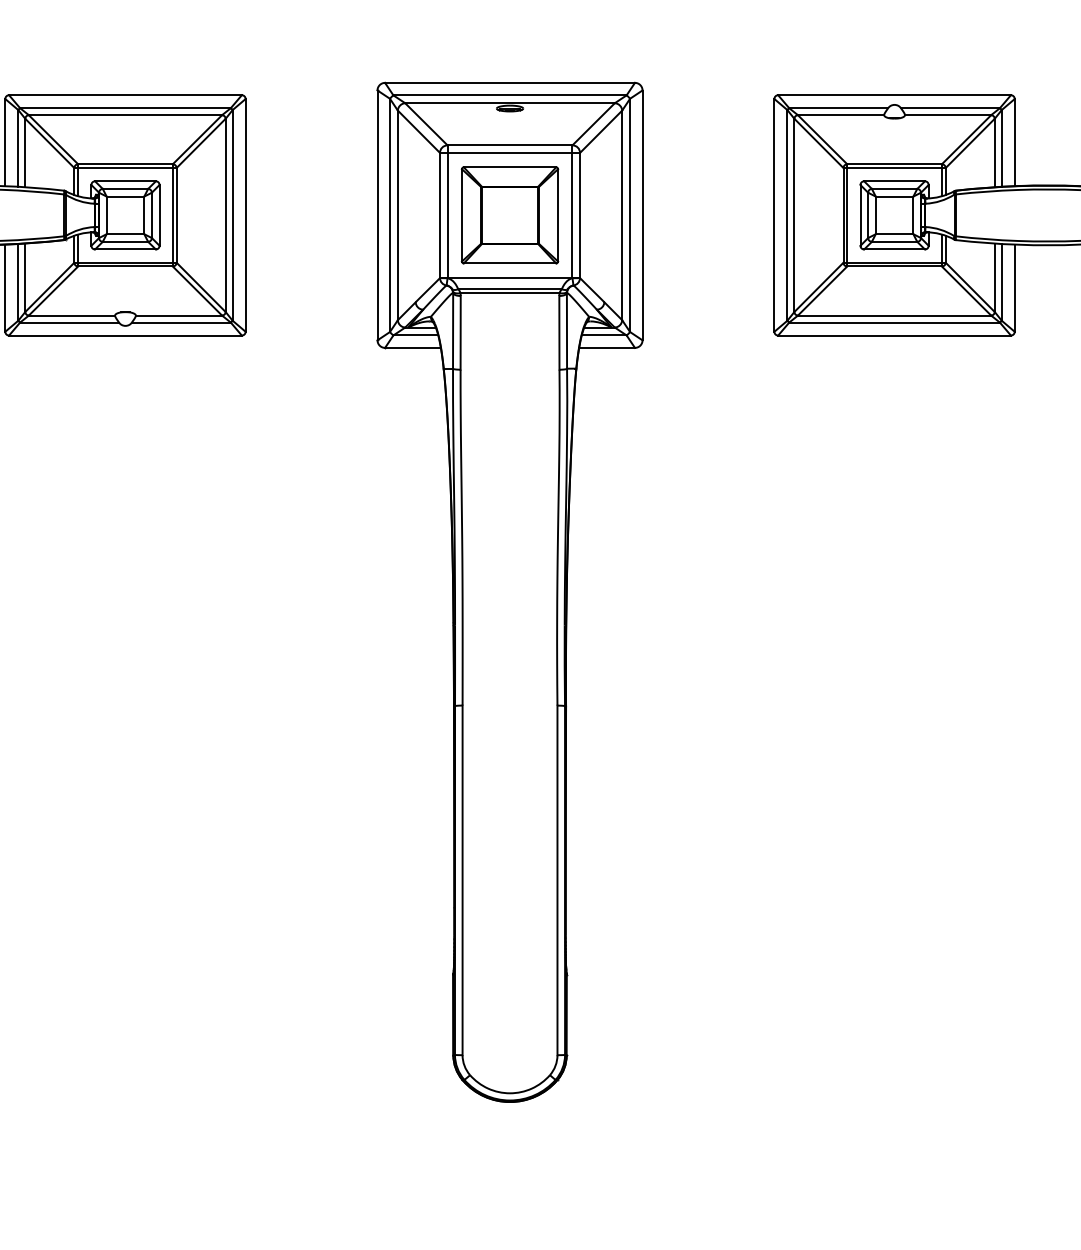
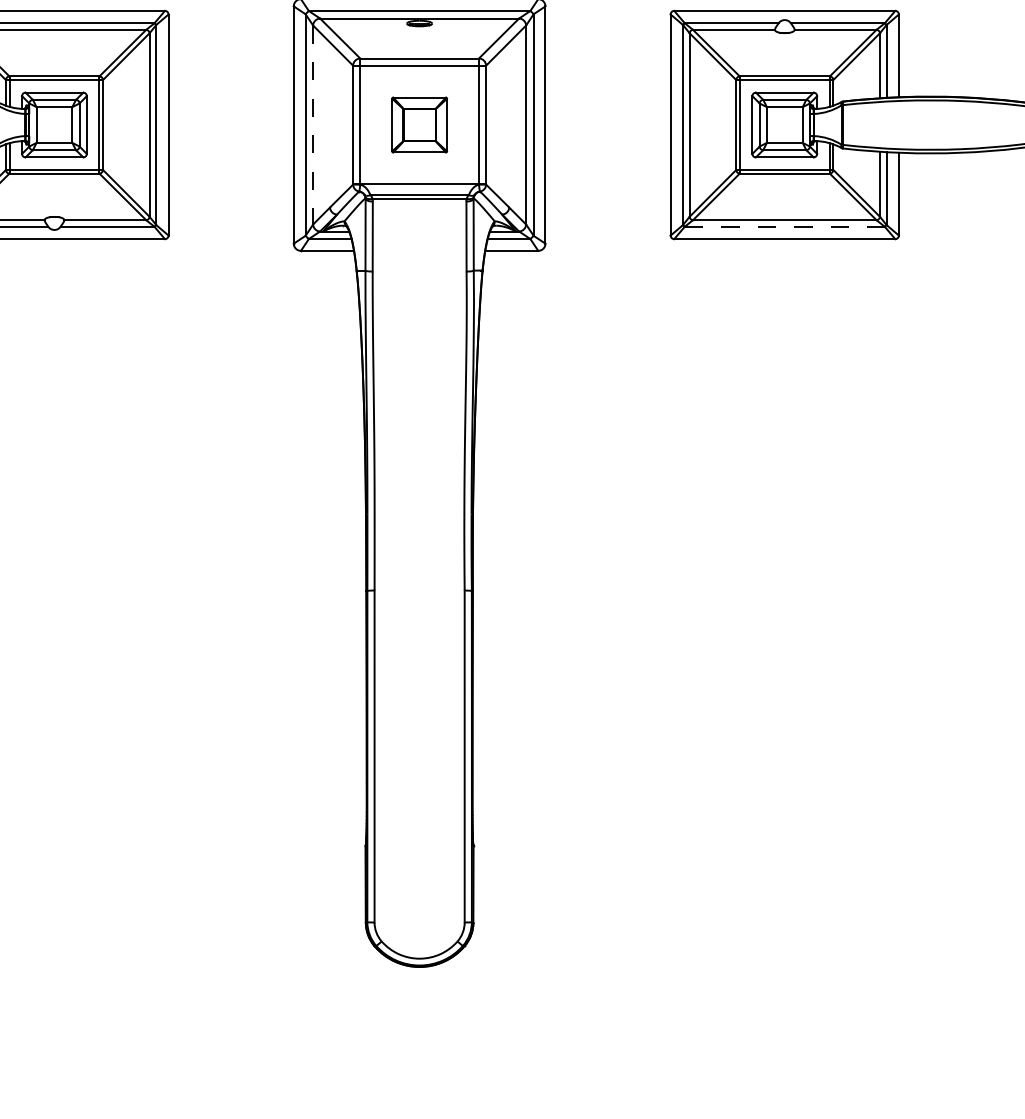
line: (397, 215) -> (312, 125), solid -> dashed
part: (509, 215) -> (419, 125), size x0.6
line: (895, 322) -> (785, 226), solid -> dashed

